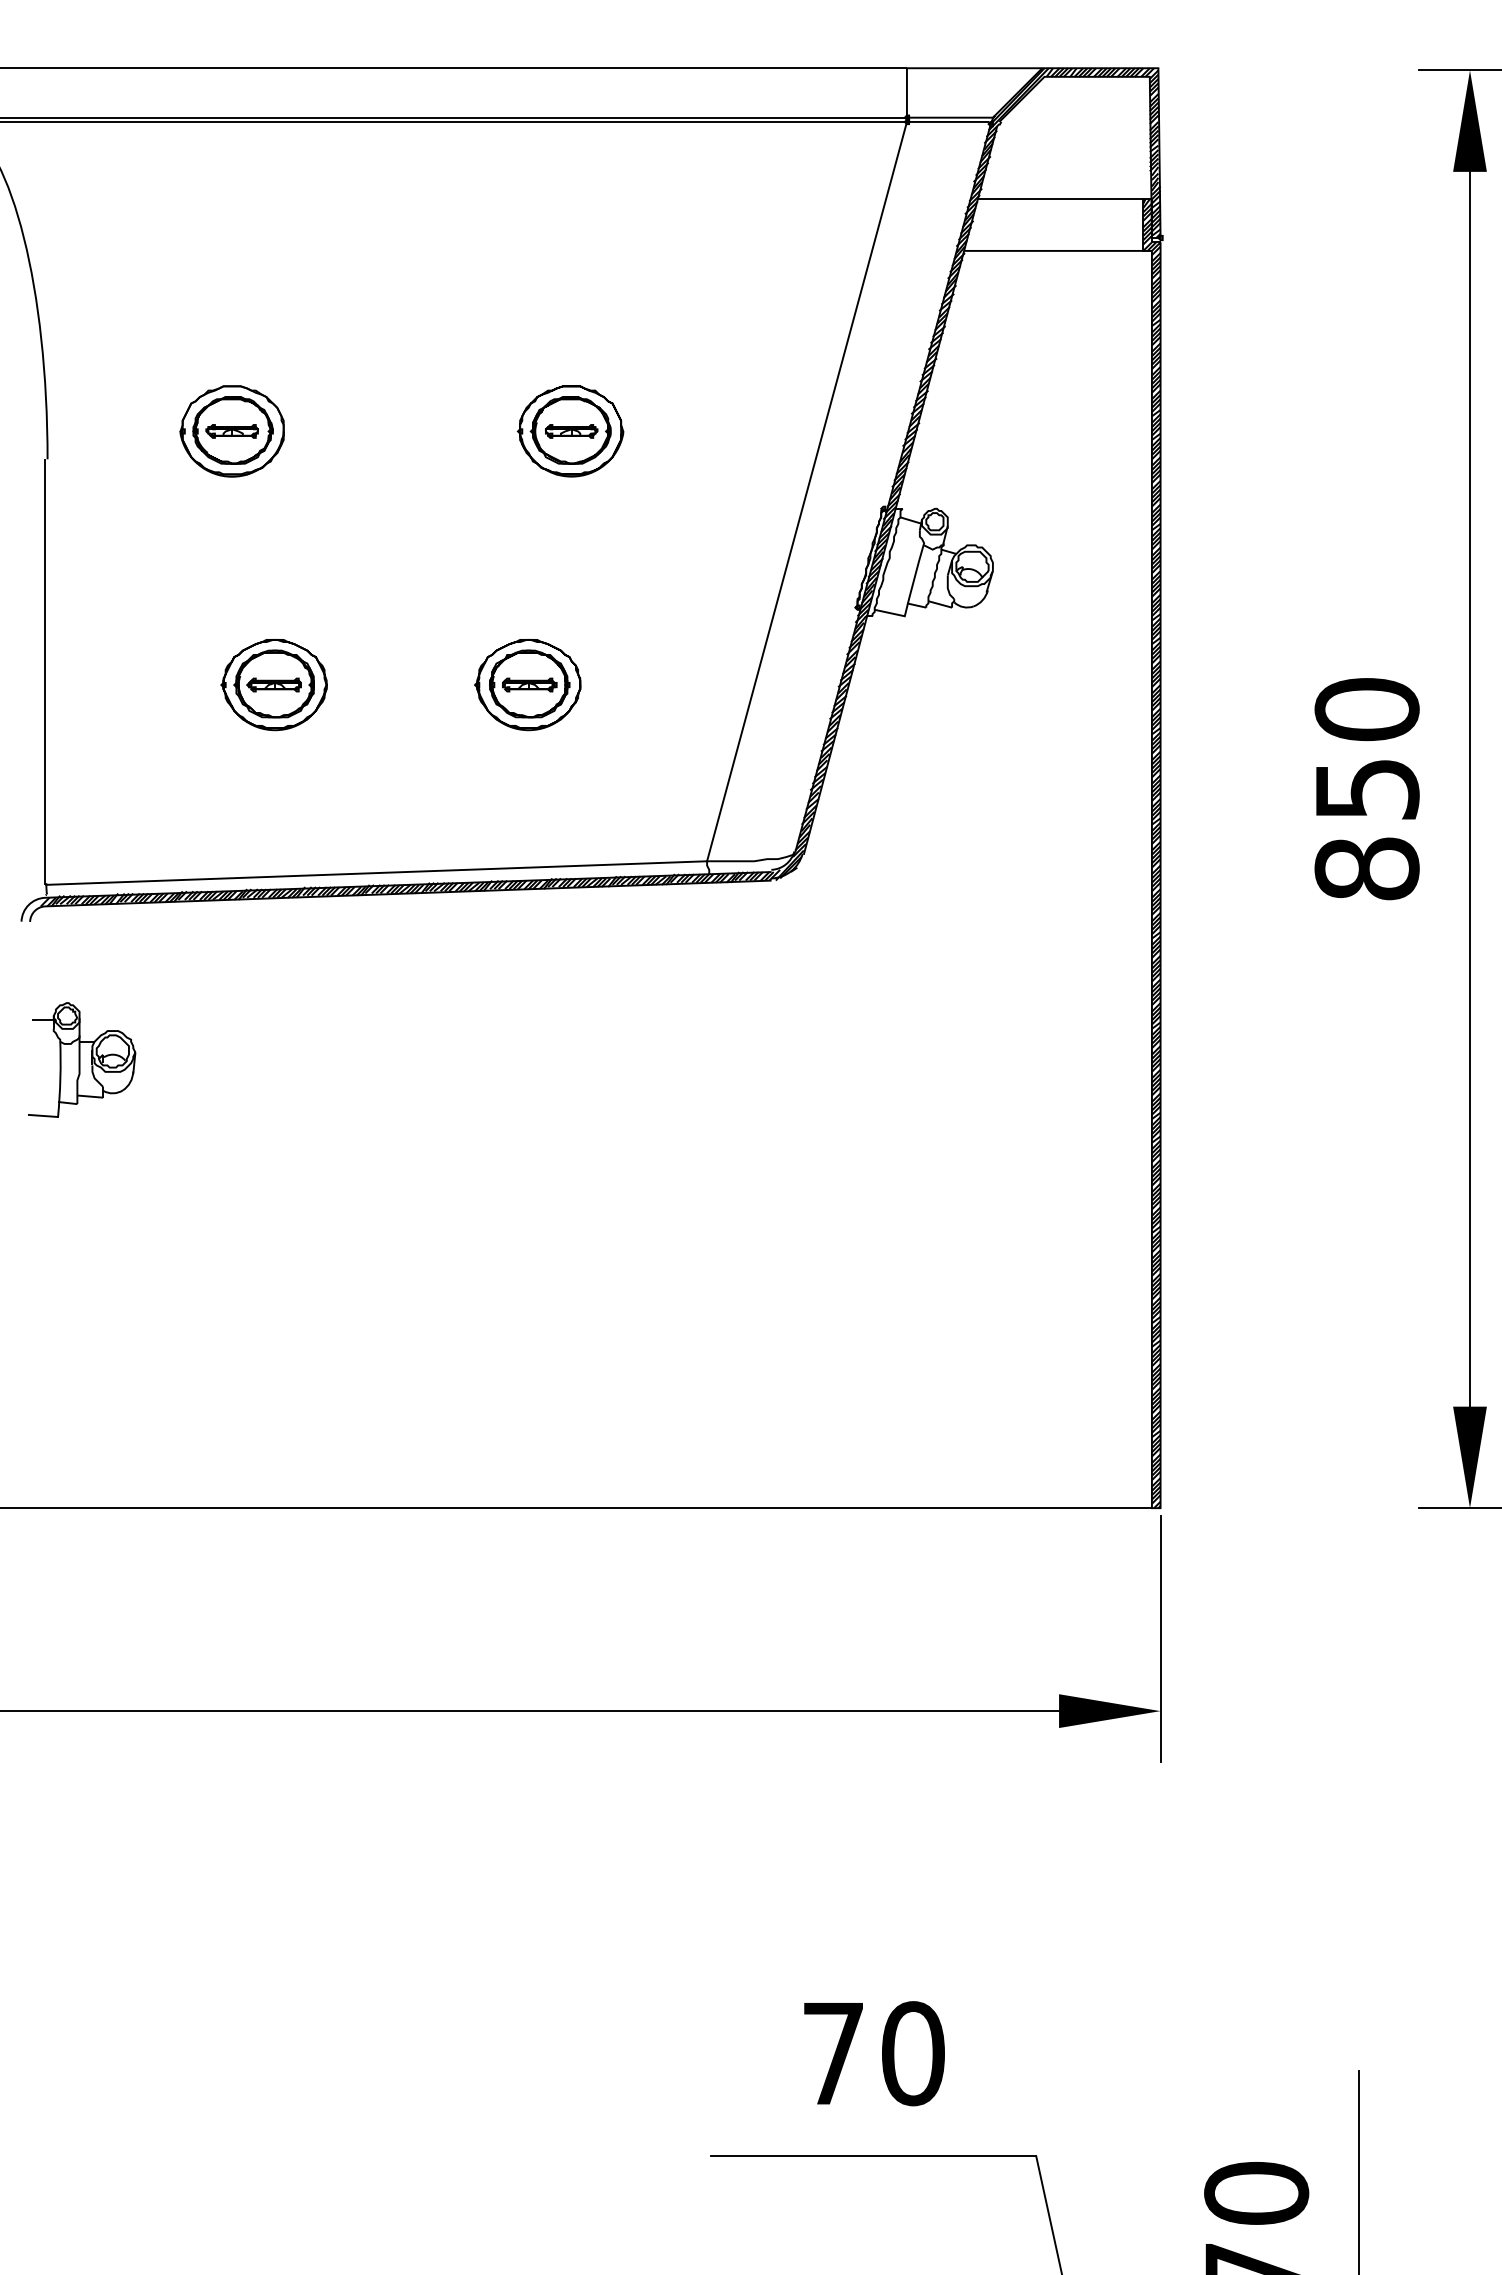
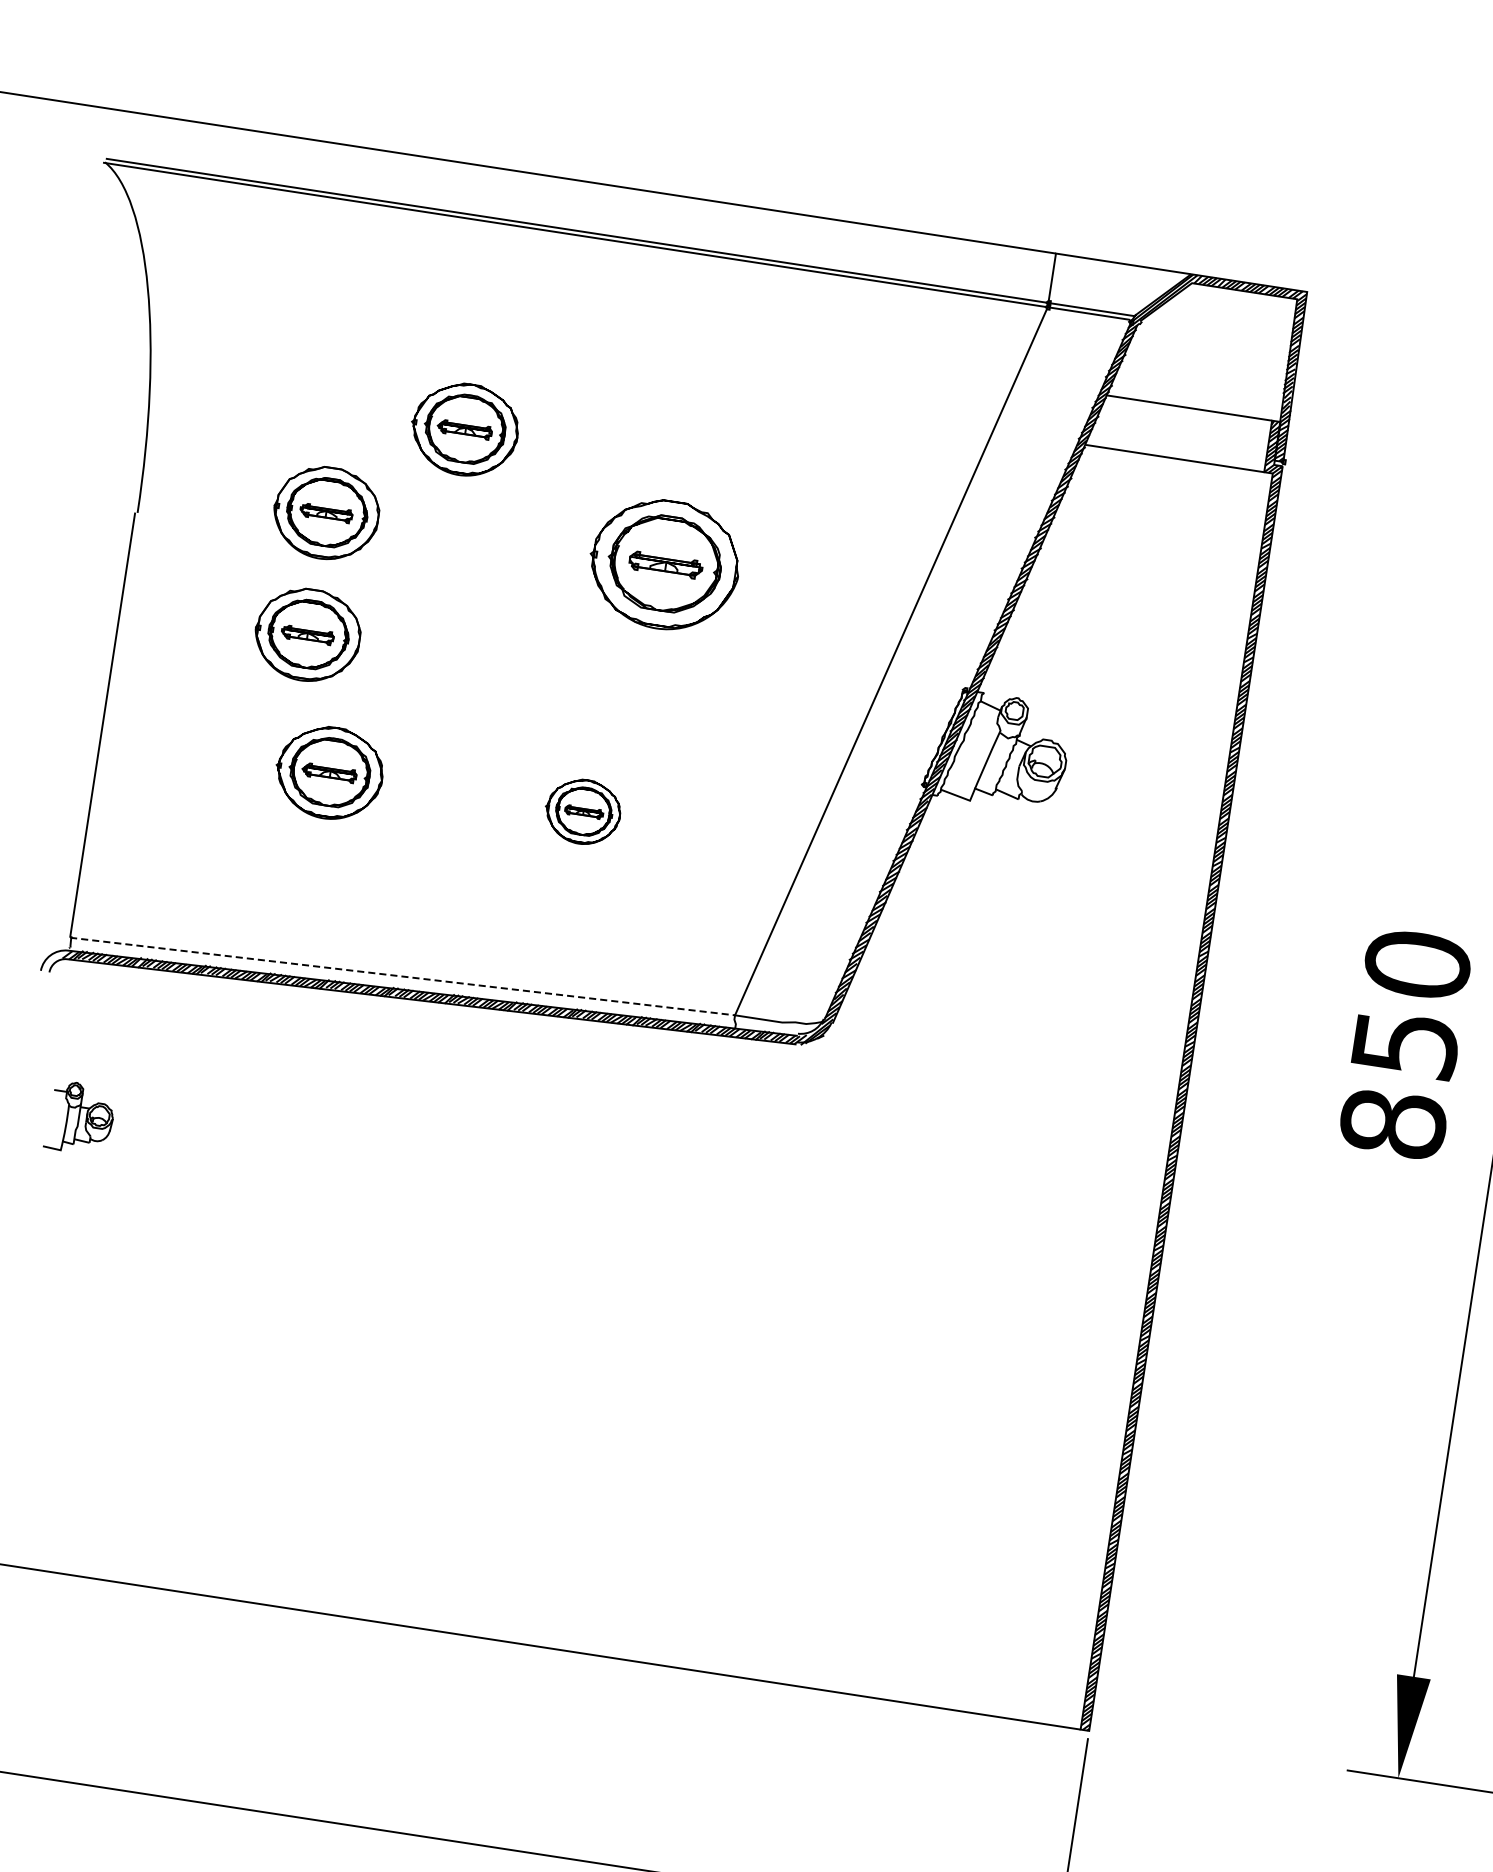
part: (354, 329) -> (464, 430), added
part: (570, 431) -> (664, 565), size x1.4
part: (231, 553) -> (306, 635), added
part: (527, 685) -> (582, 812), size x0.7
line: (376, 873) -> (402, 976), solid -> dashed
part: (82, 1059) -> (80, 1117), size x0.6

